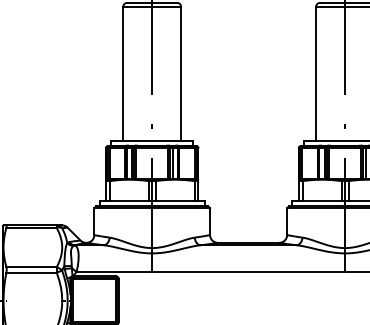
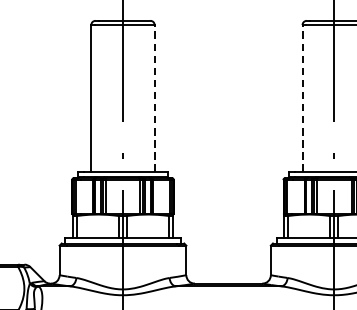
line: (181, 73) -> (155, 98), solid -> dashed
line: (316, 73) -> (302, 98), solid -> dashed

